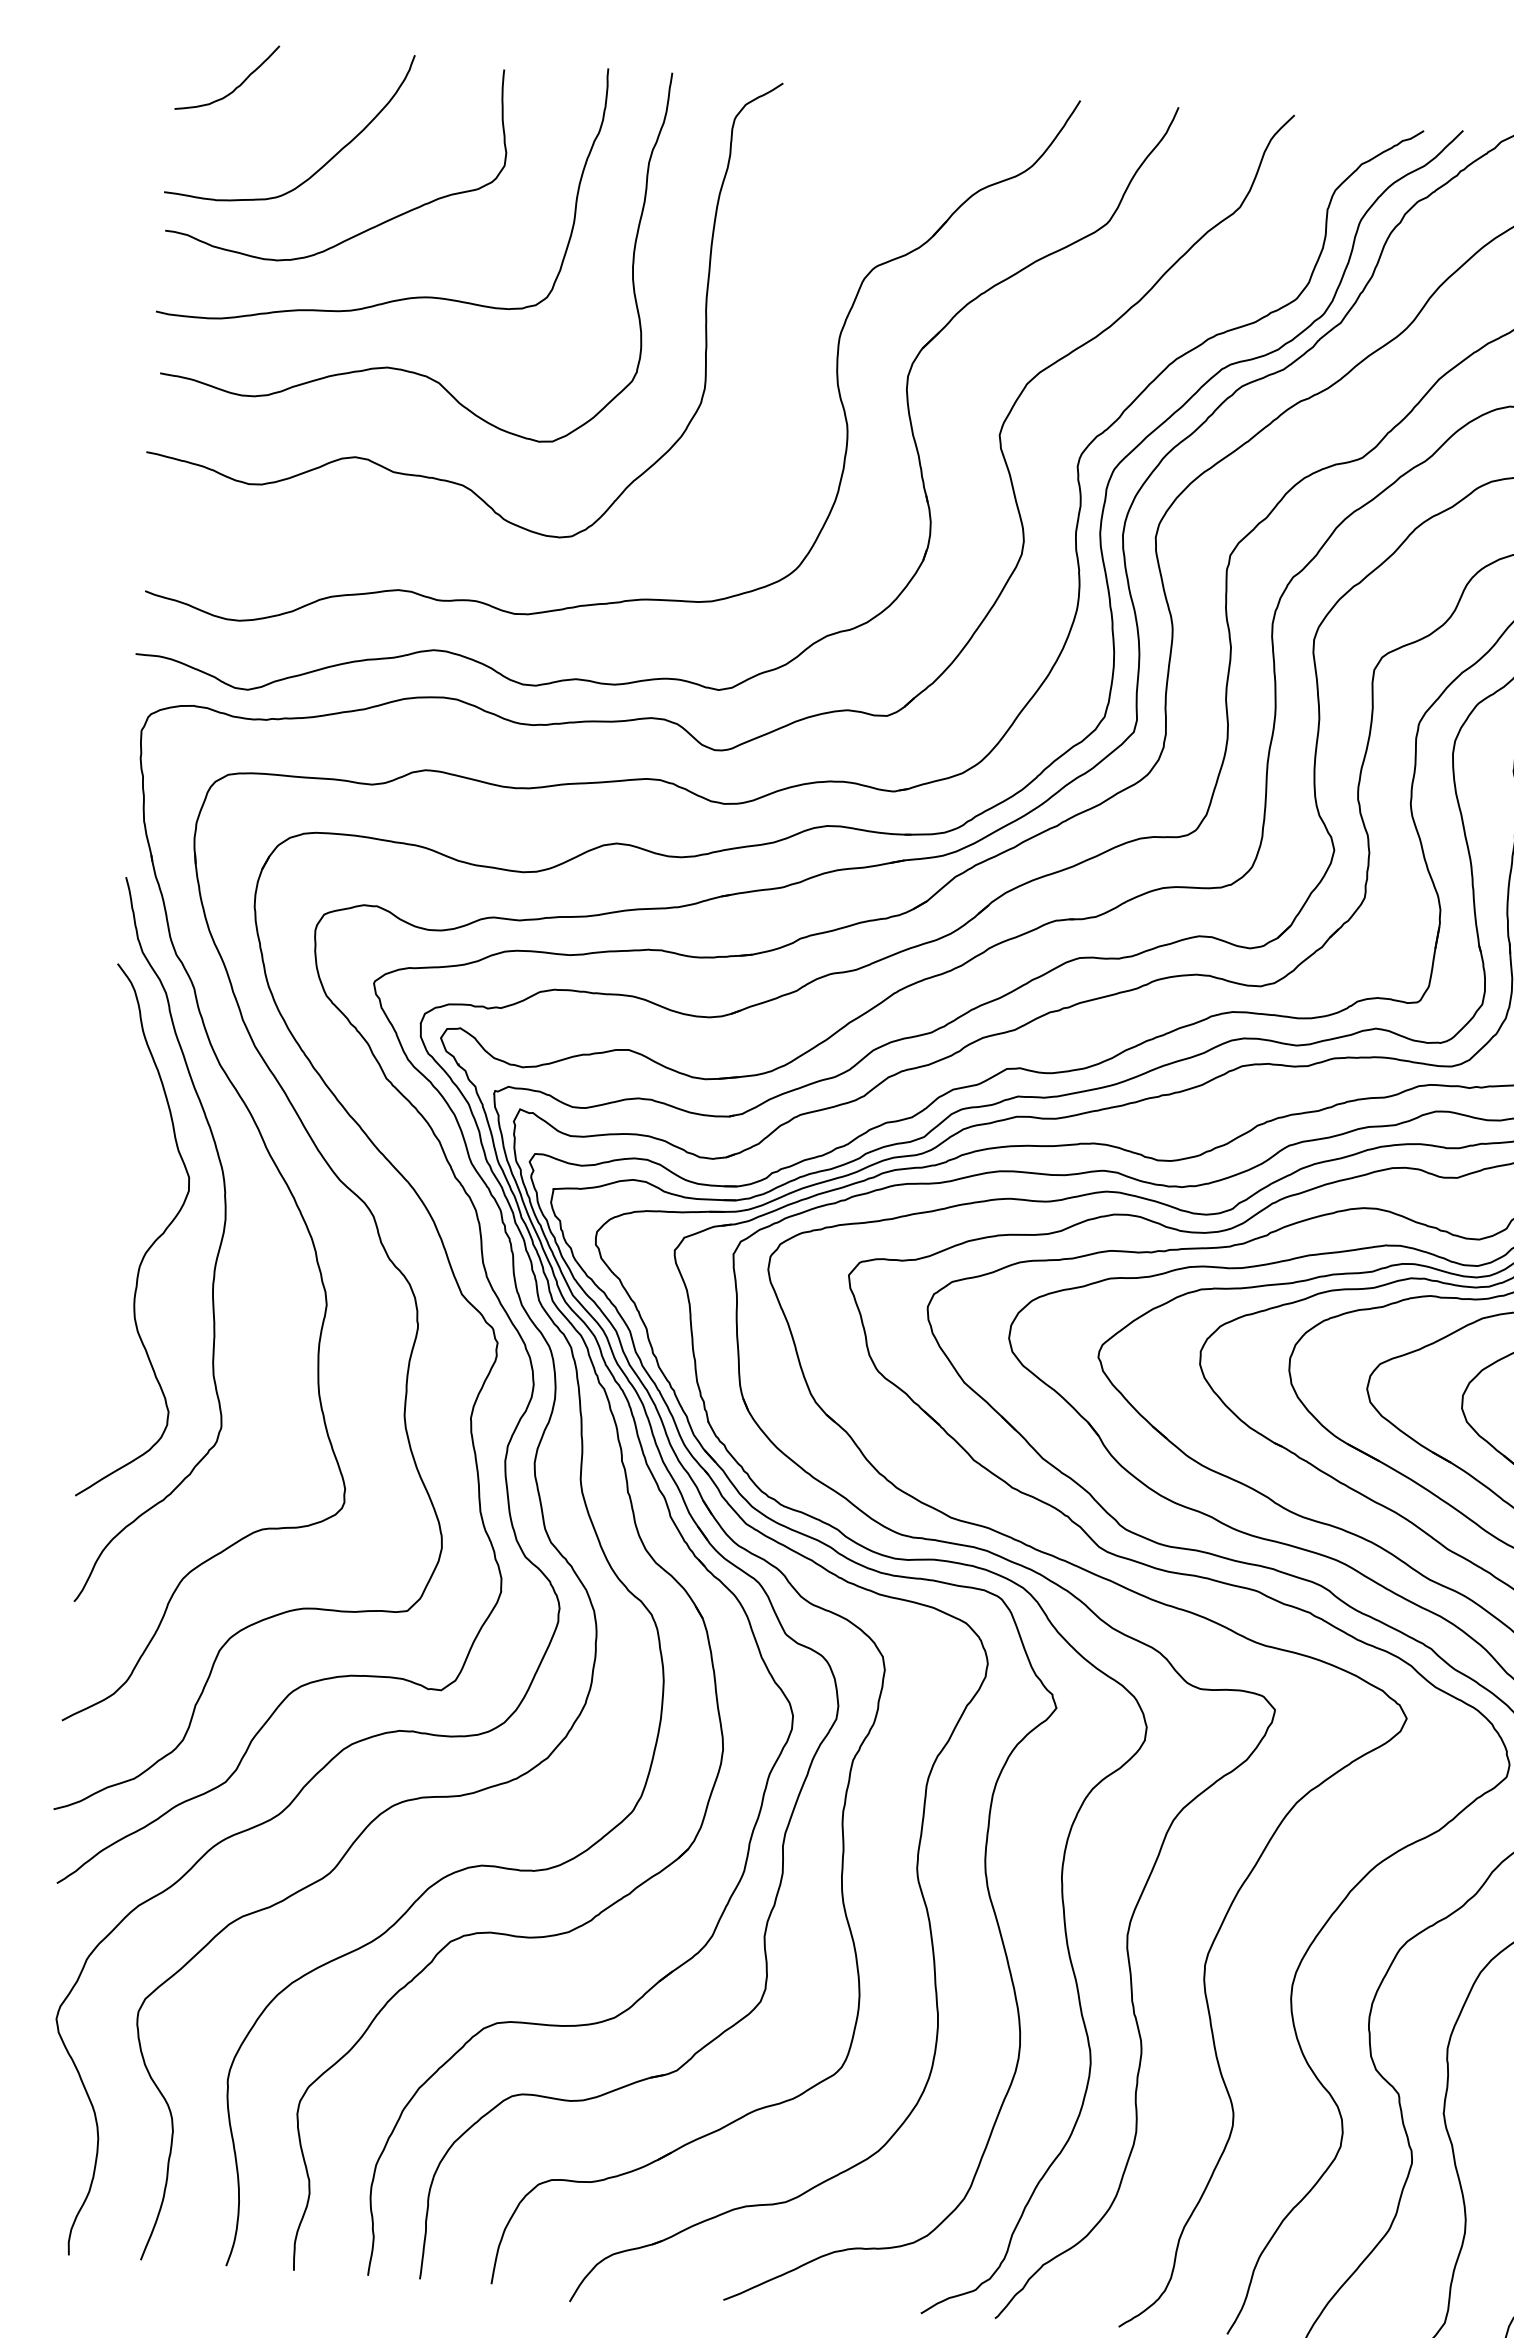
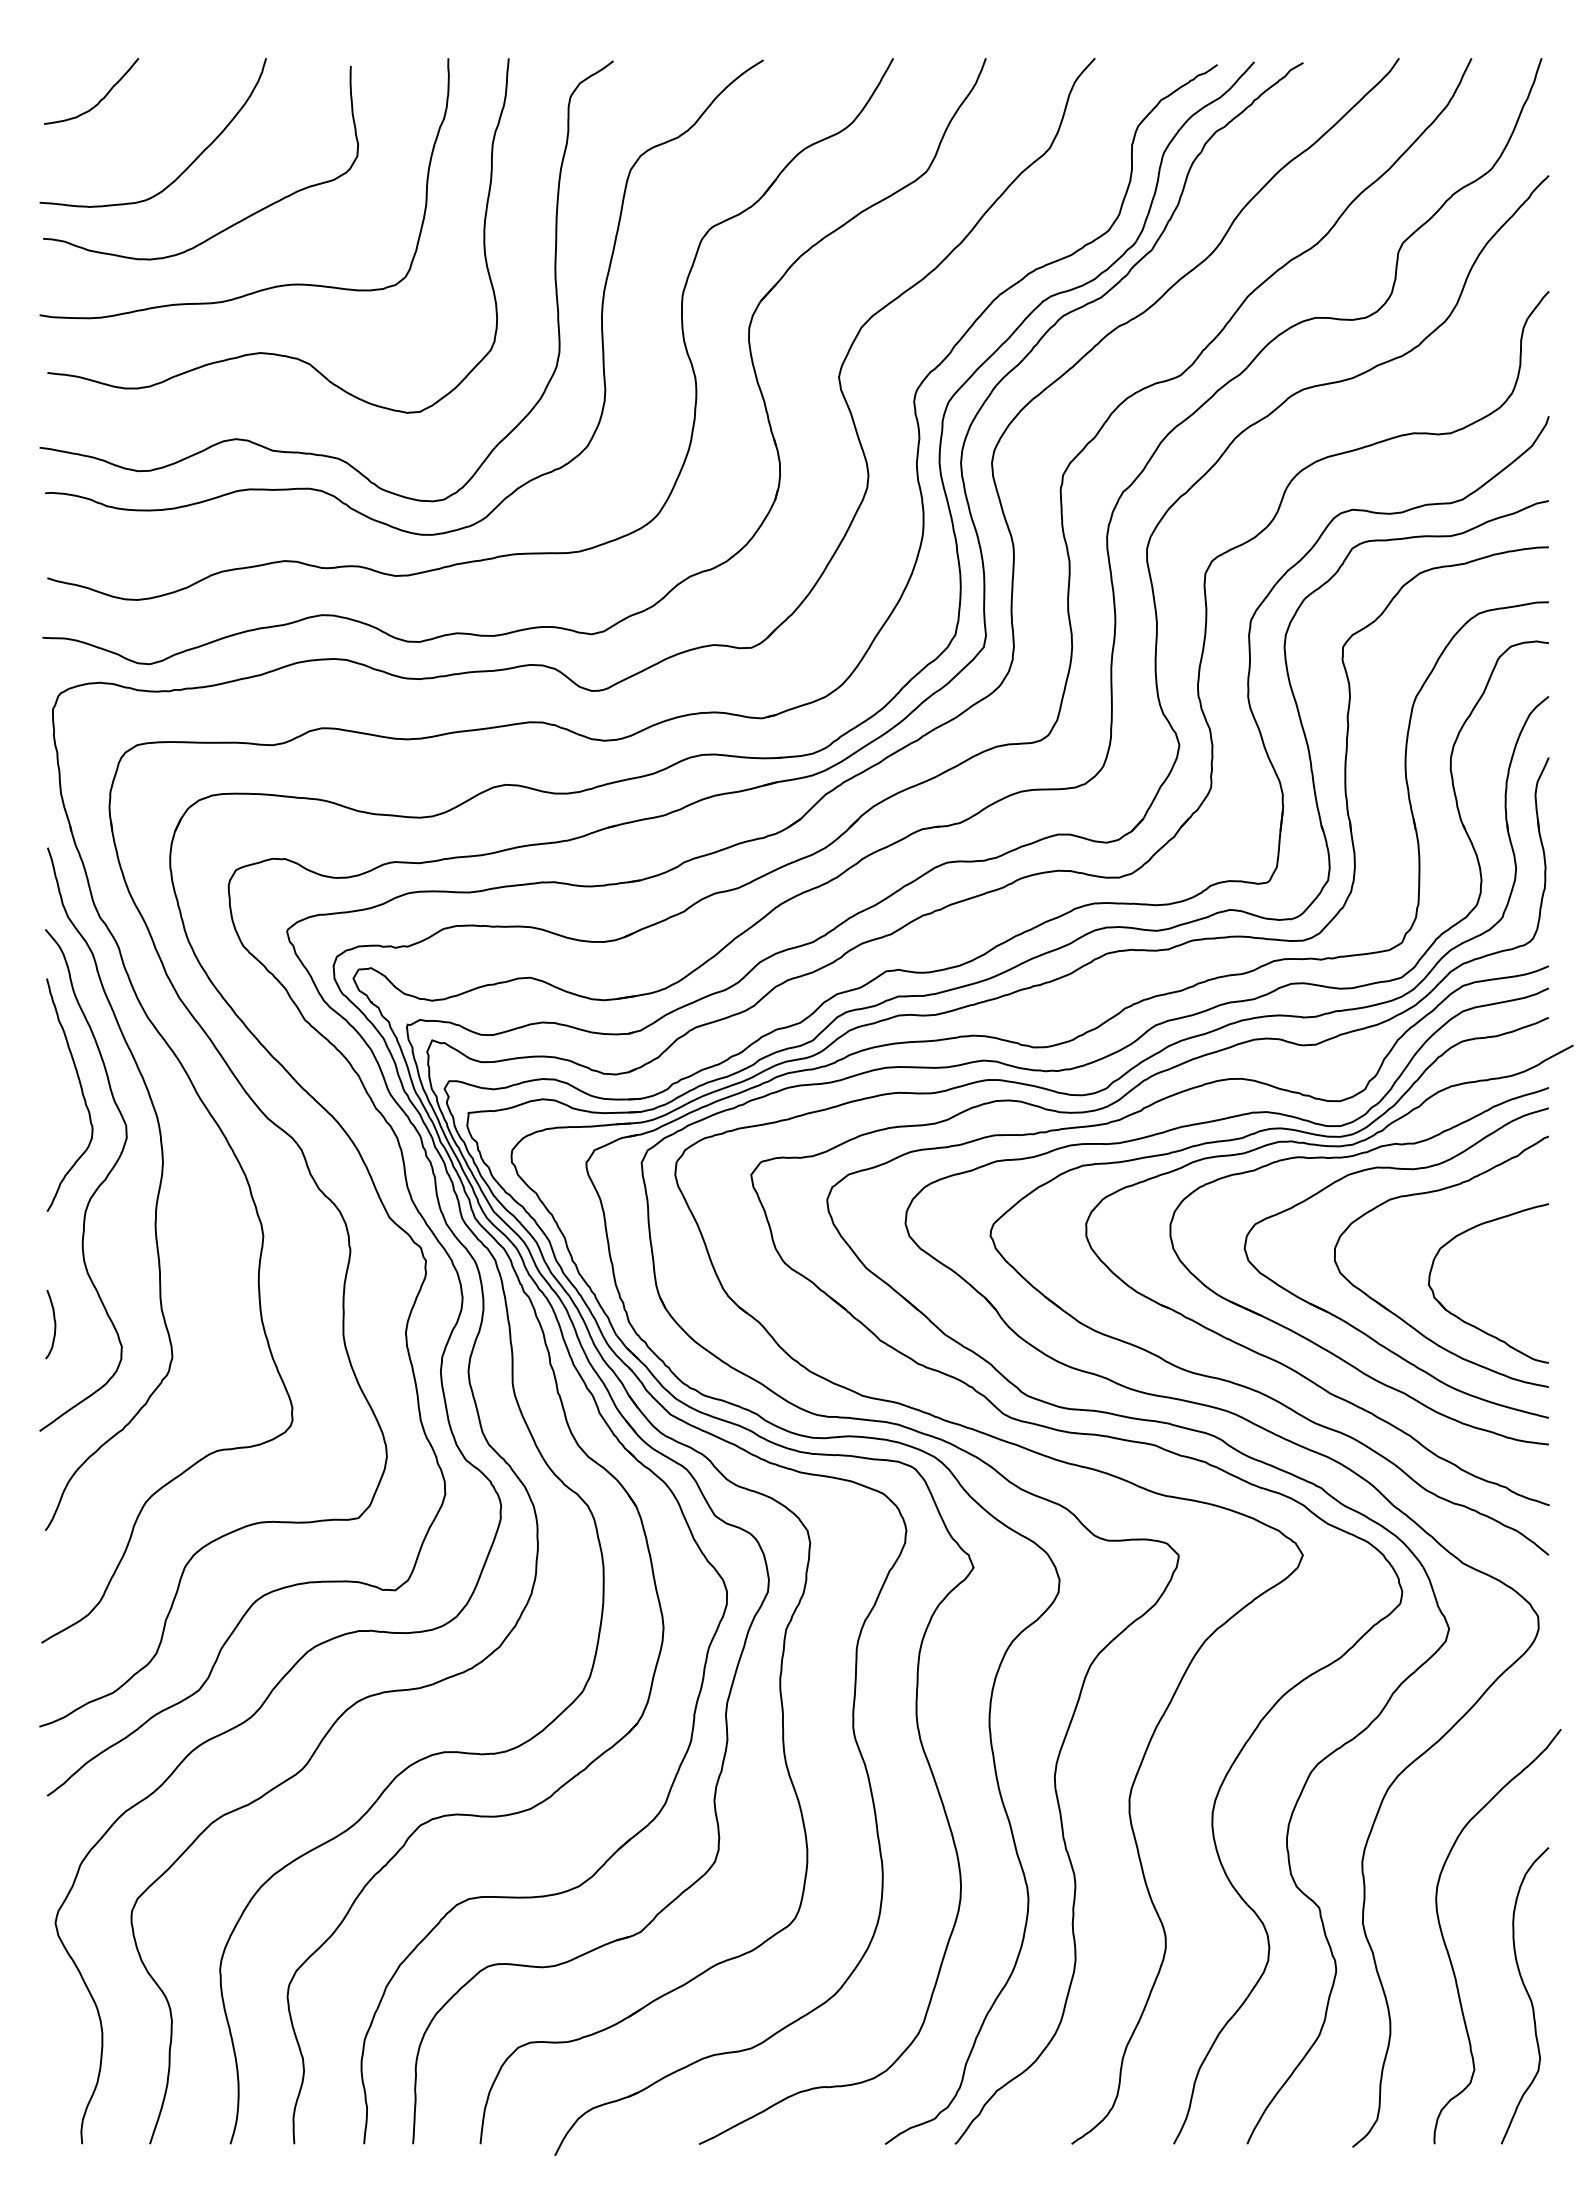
curve: (753, 339) -> (601, 303), added
curve: (144, 1140) -> (81, 1093), added
curve: (98, 1383) -> (54, 1324), added

